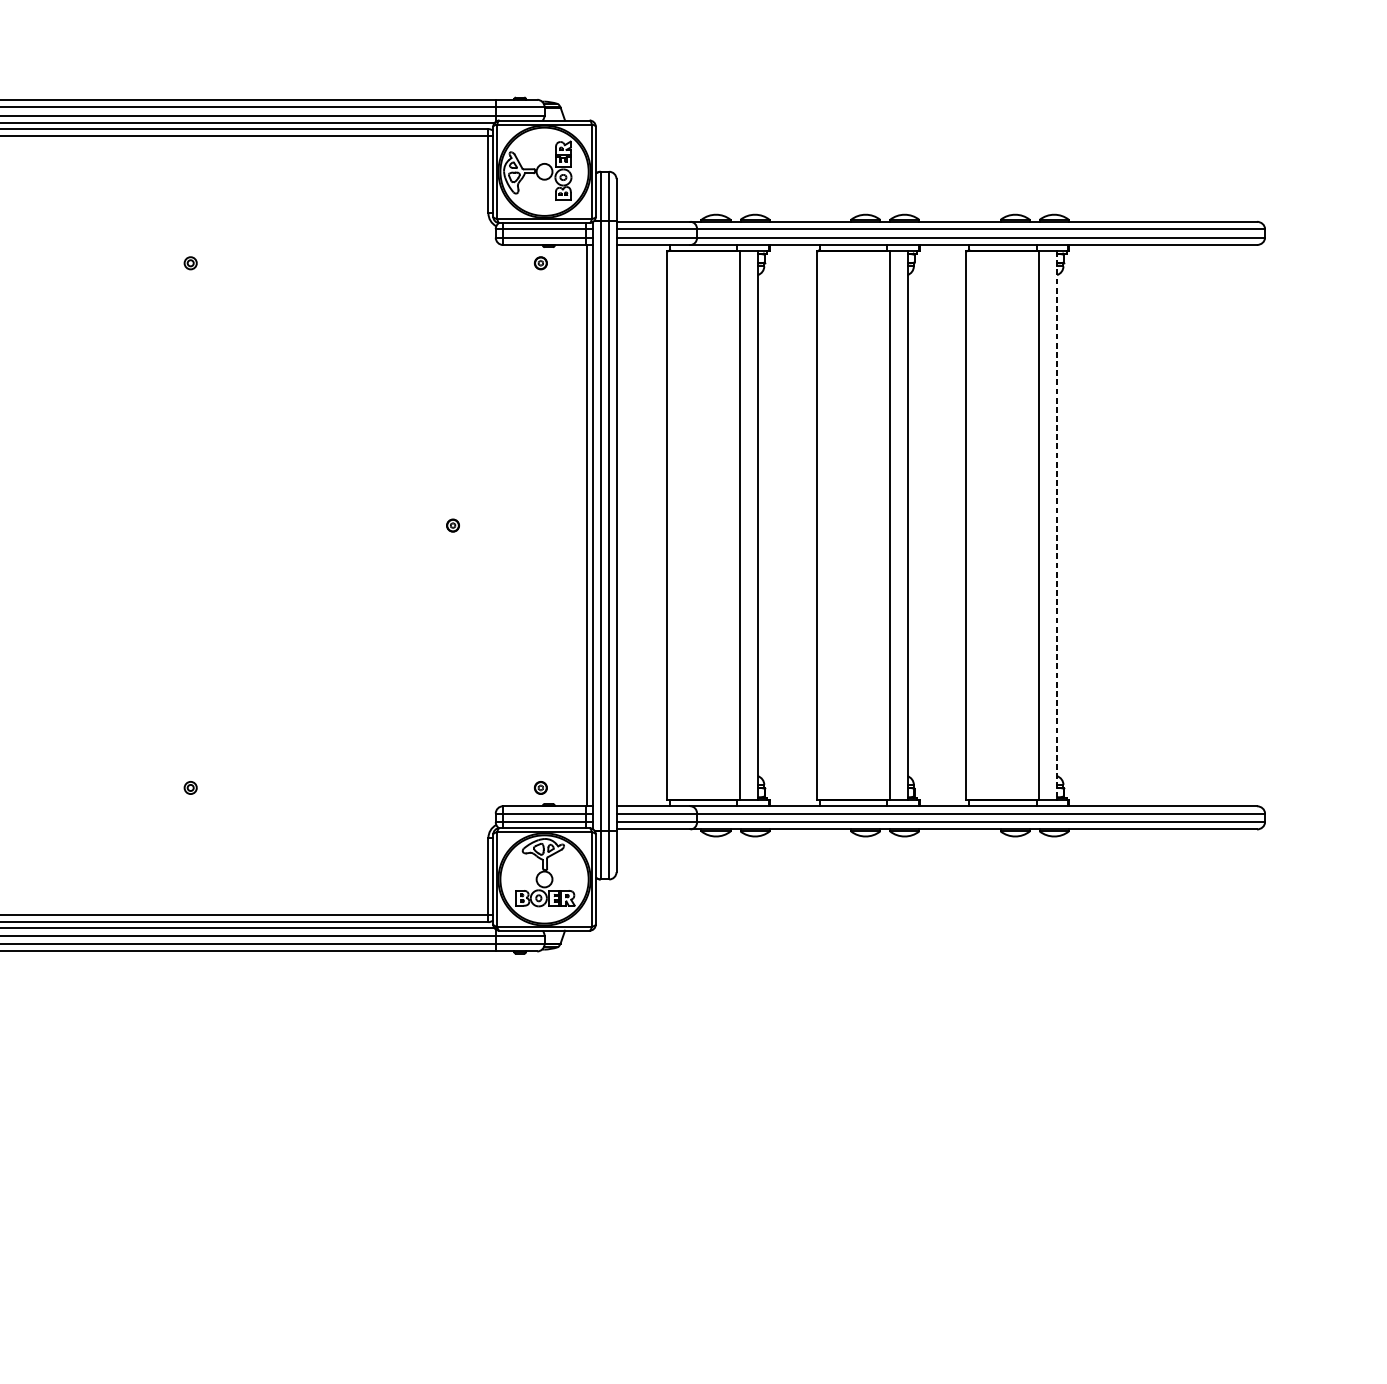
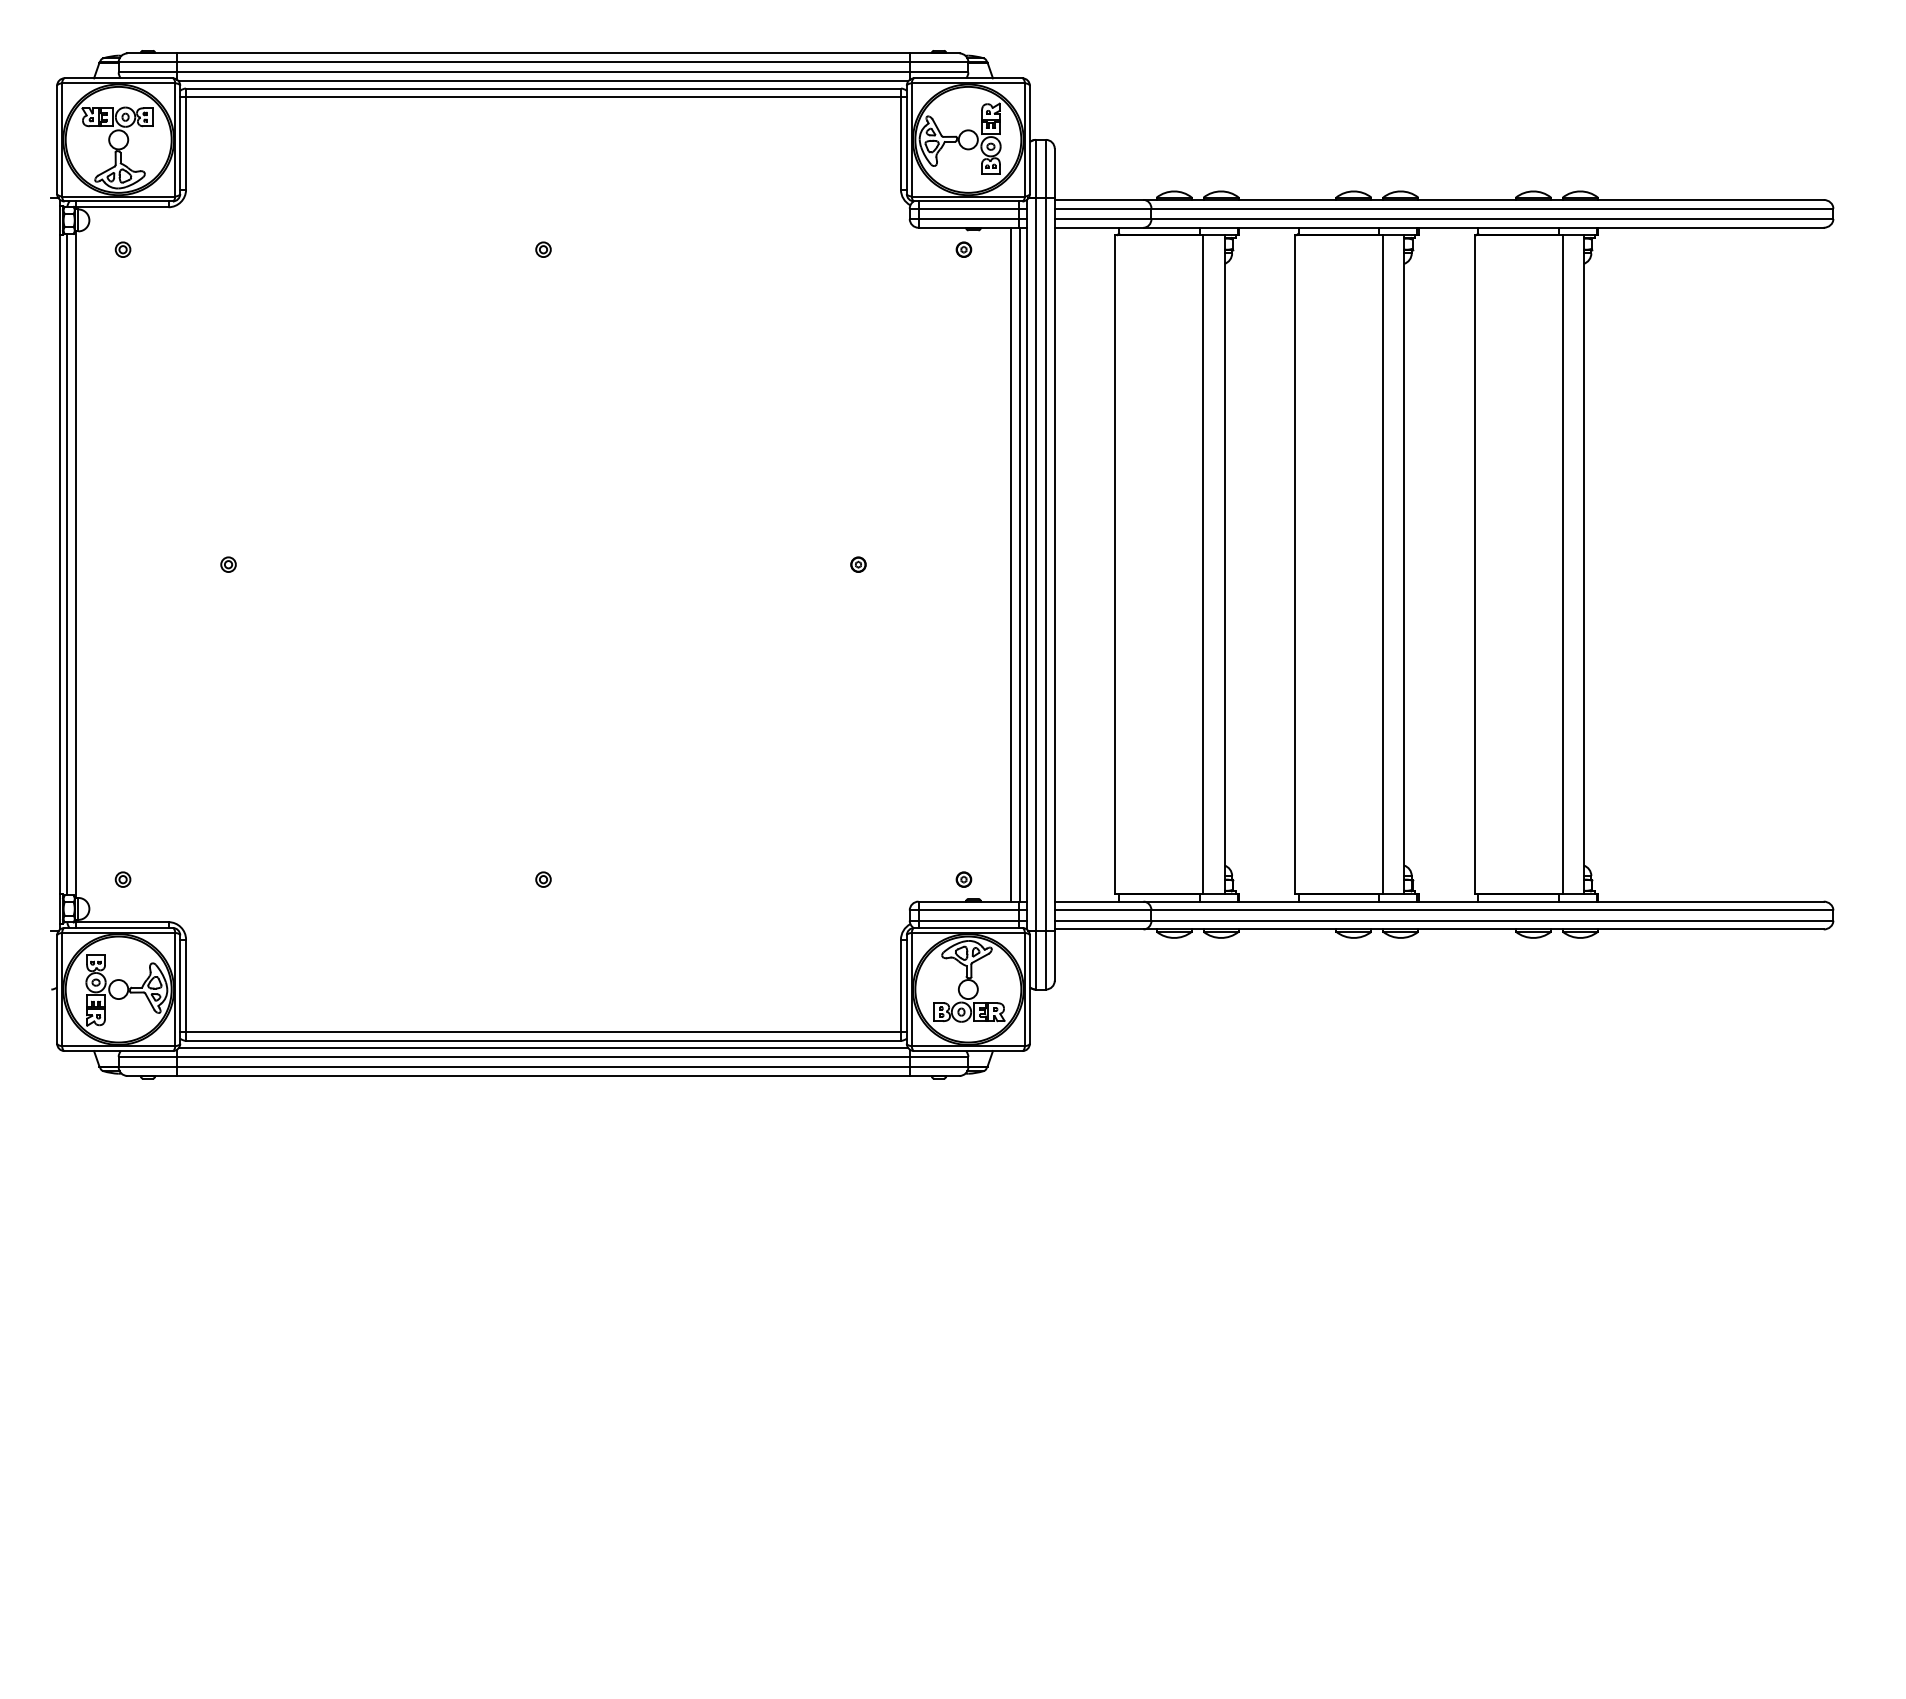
line: (579, 525) -> (1010, 564), added
line: (1056, 525) -> (1583, 564), dashed -> solid

